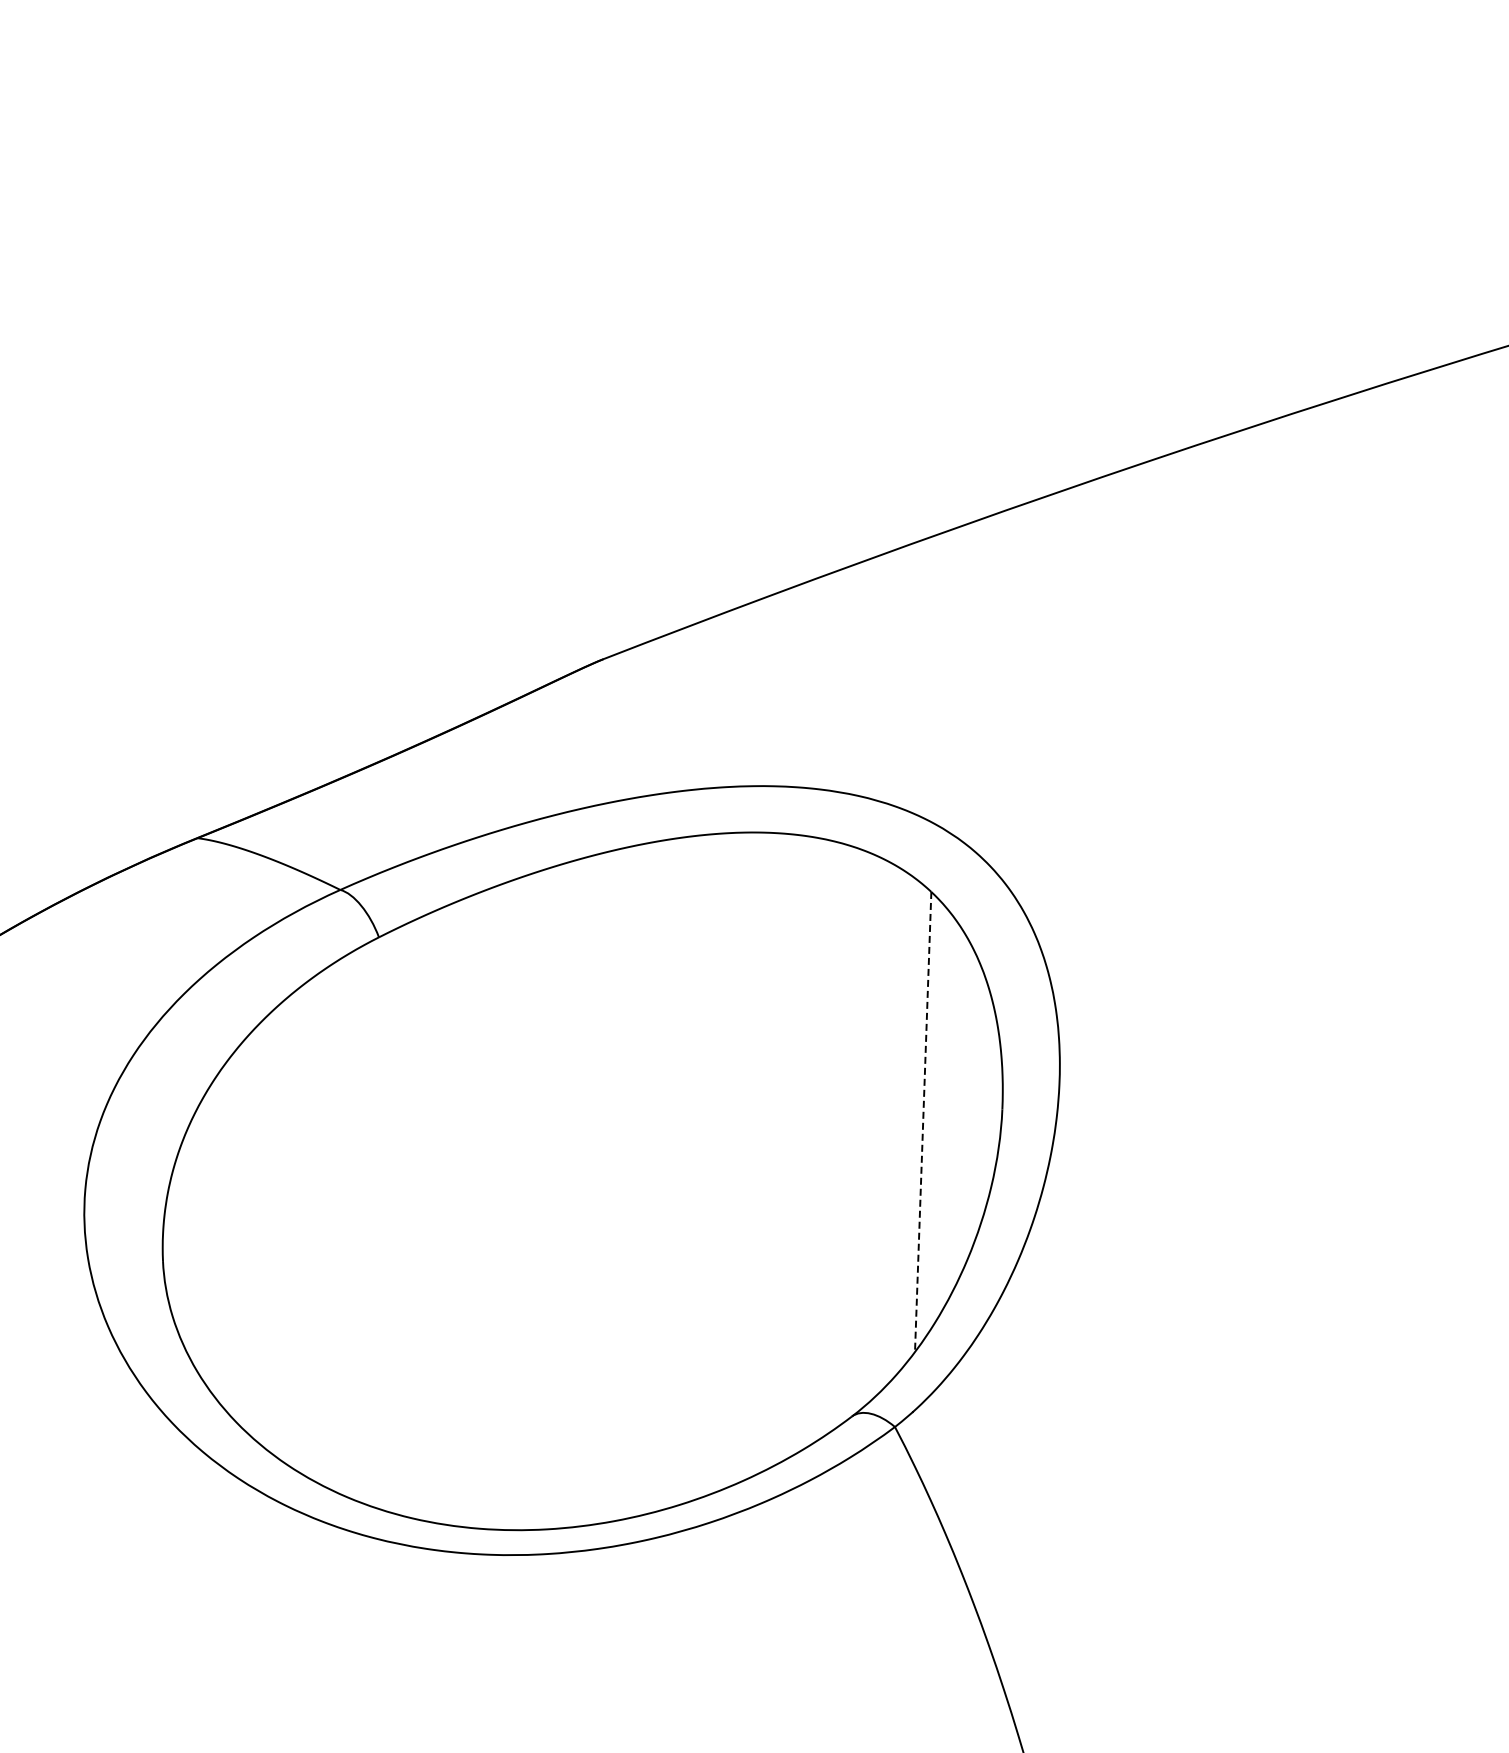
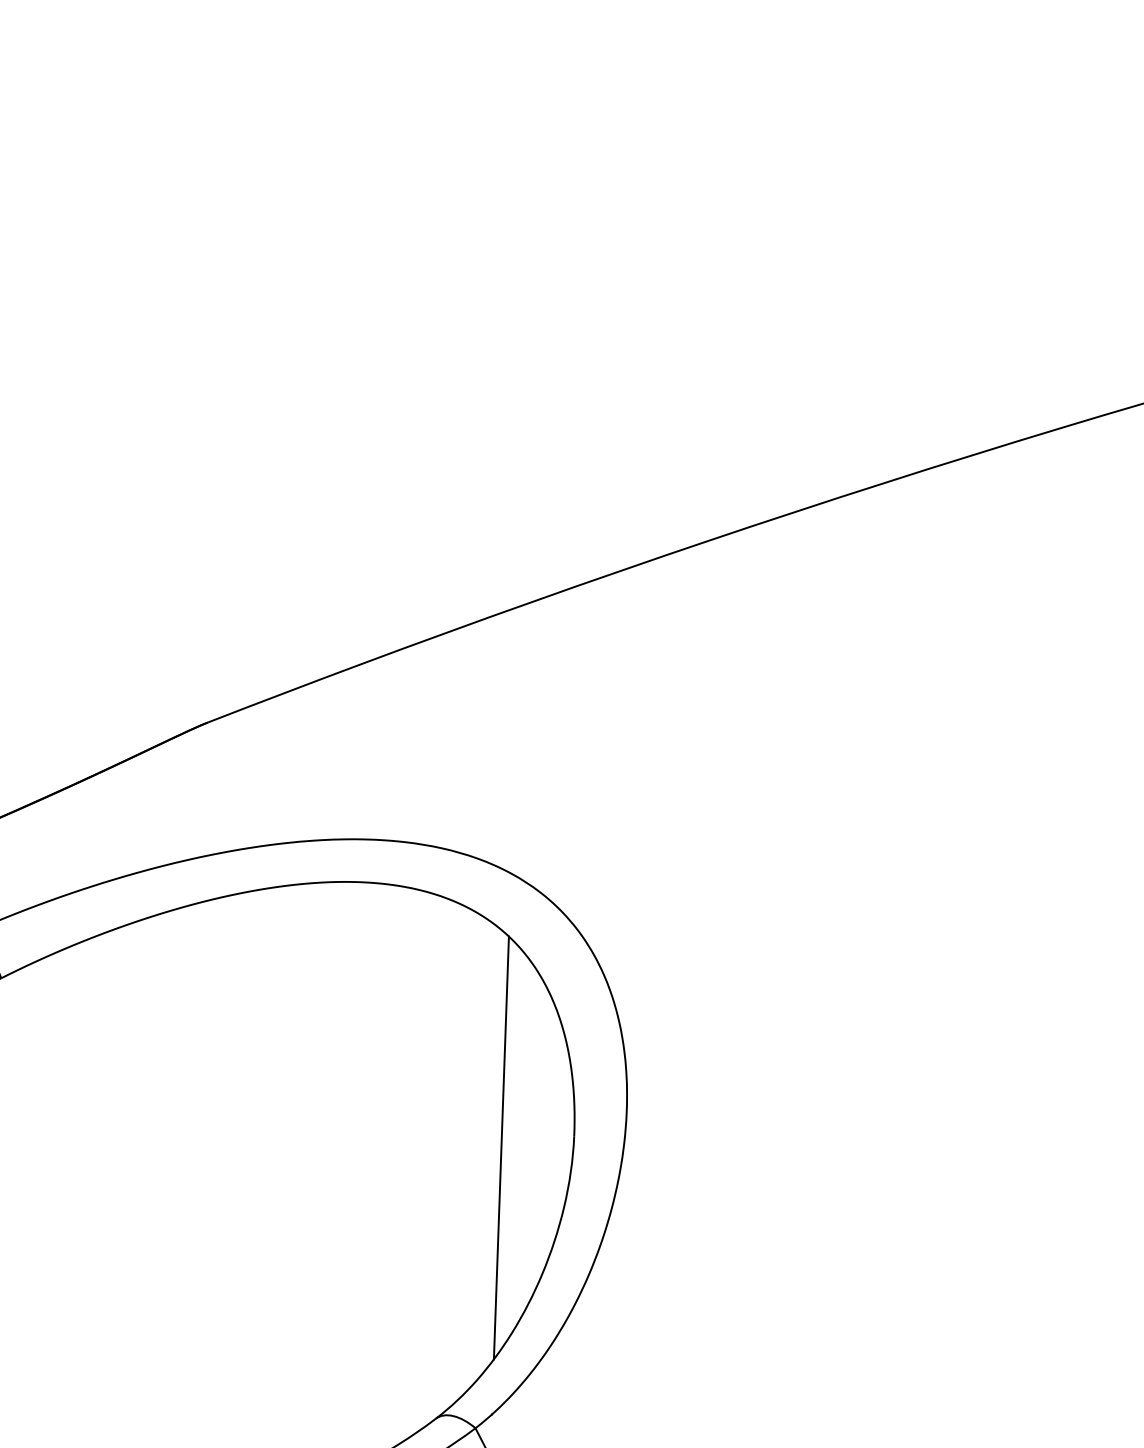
line: (923, 1122) -> (501, 1148), dashed -> solid

